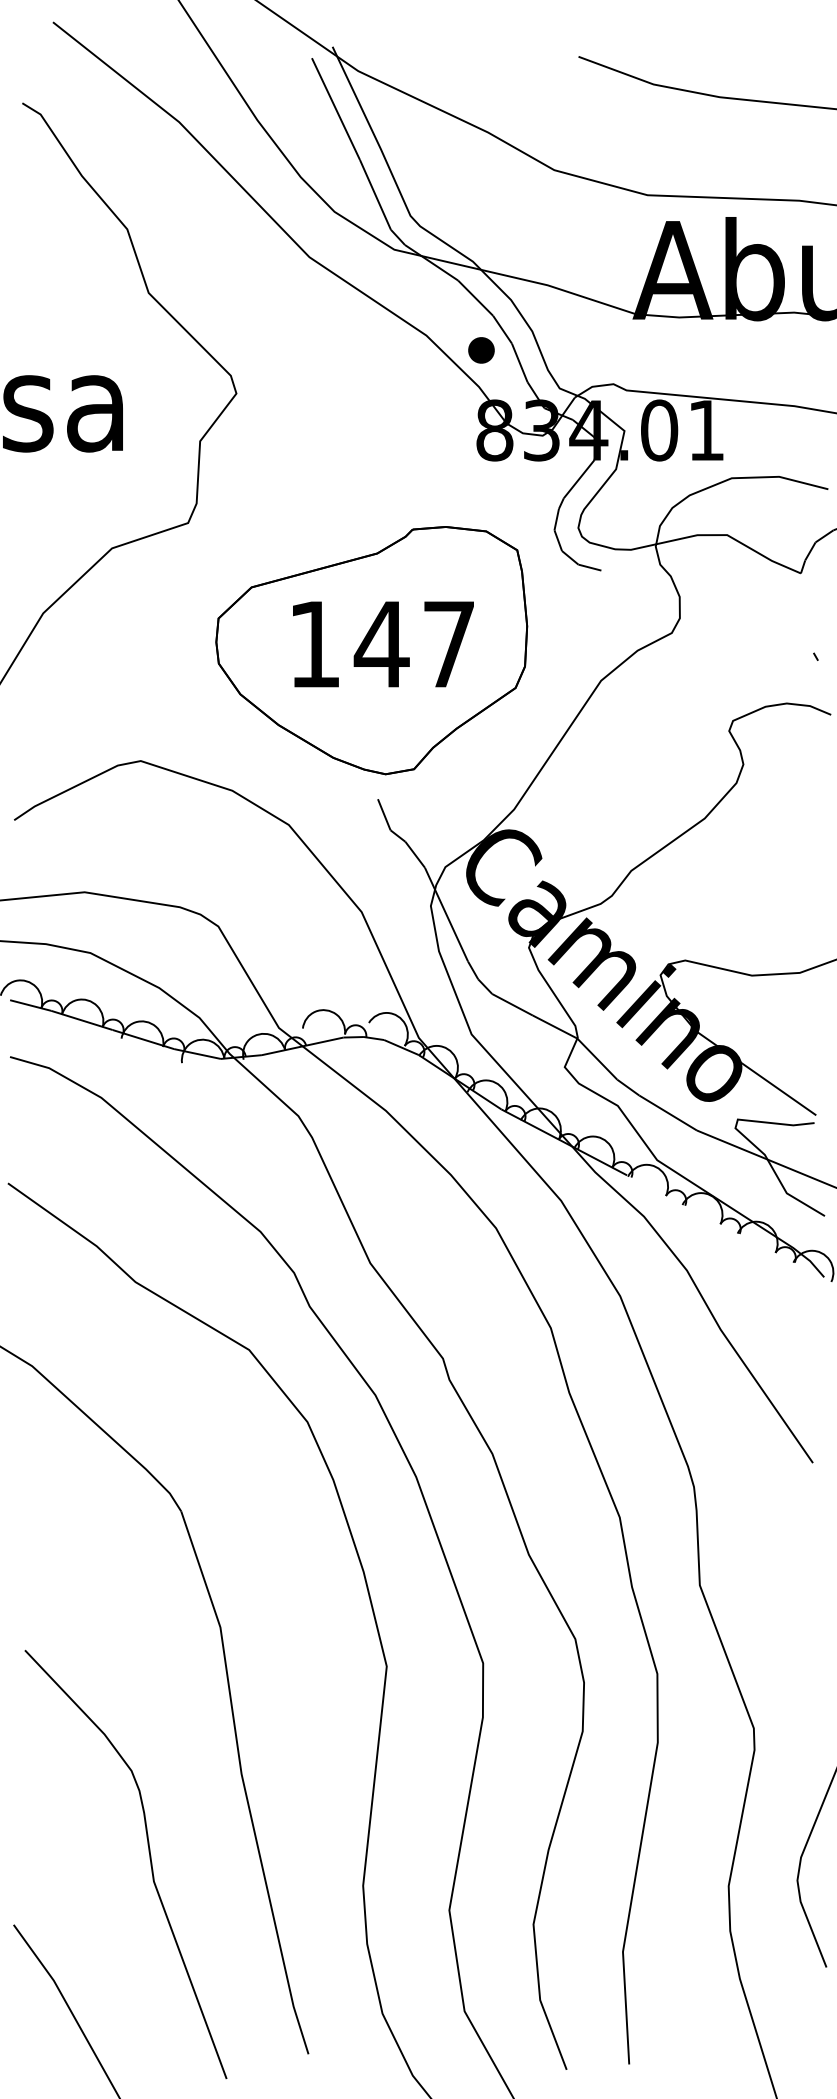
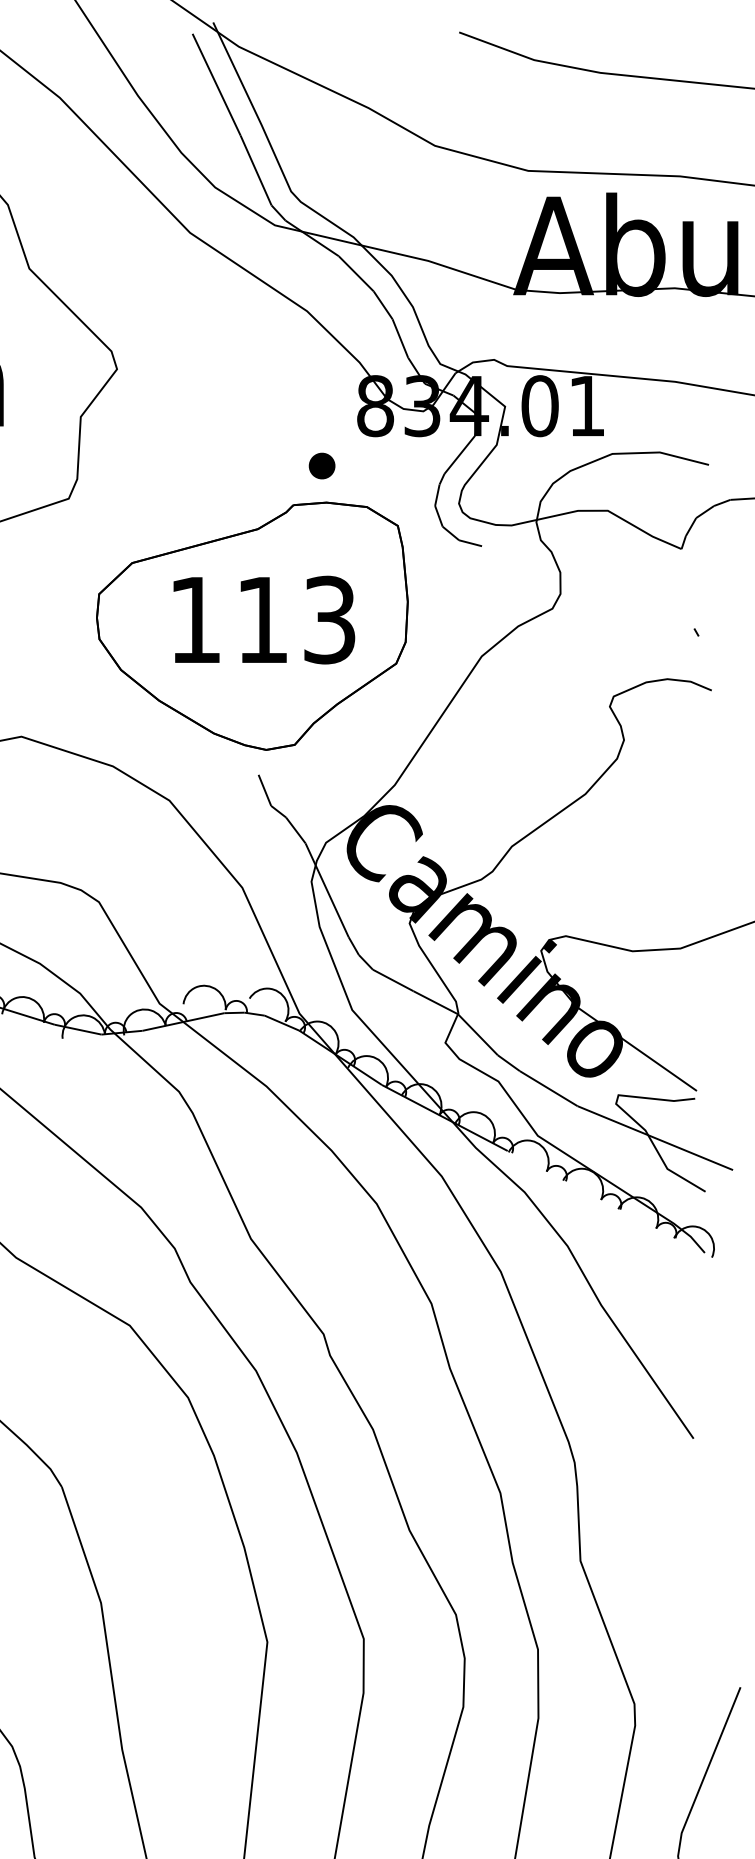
part: (481, 350) -> (322, 466), moved
text: (413, 644) -> (294, 620), 147 -> 113

